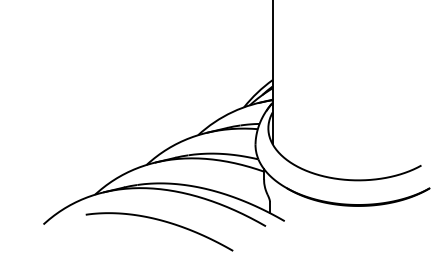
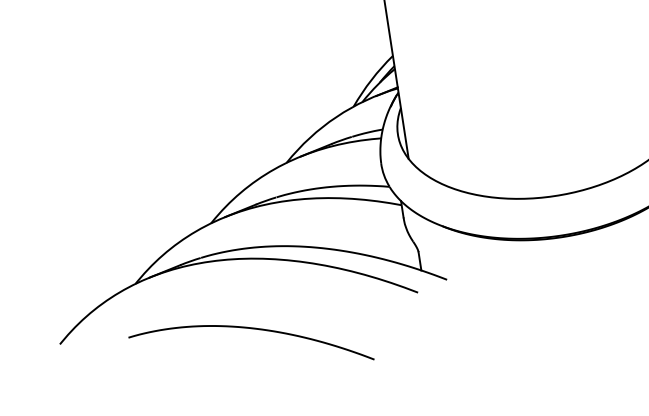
curve: (160, 221) -> (250, 330), moved

